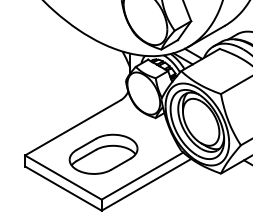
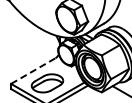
line: (73, 128) -> (33, 71), solid -> dashed

